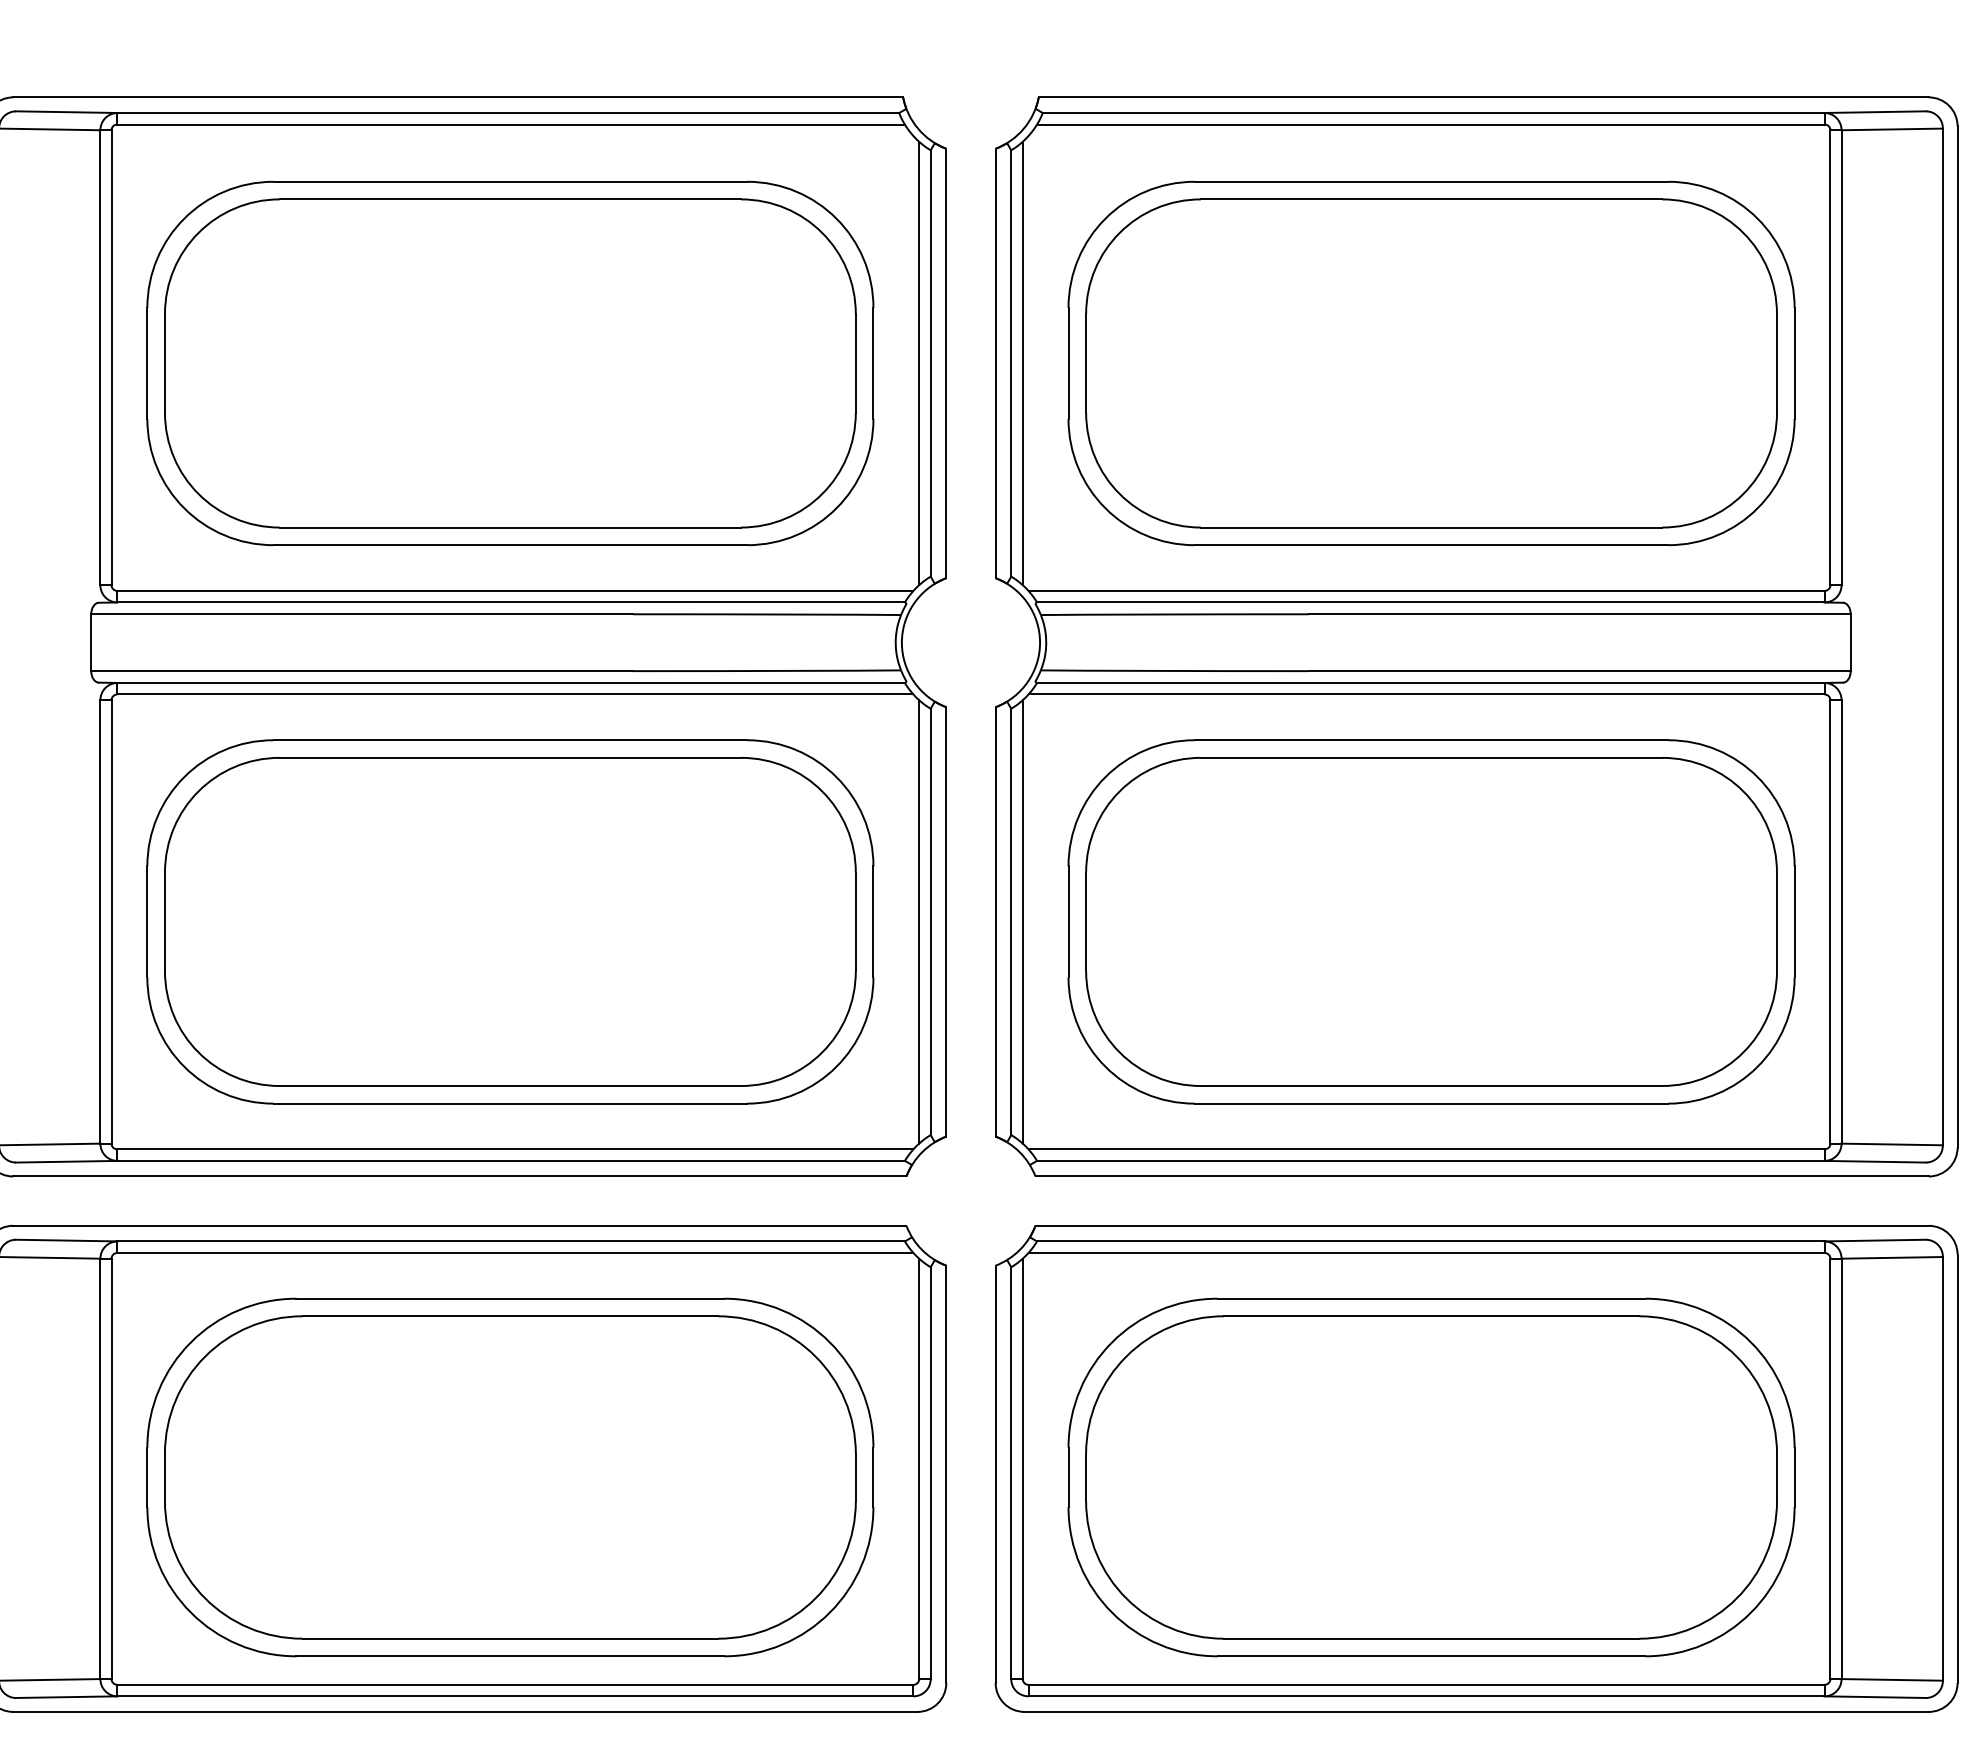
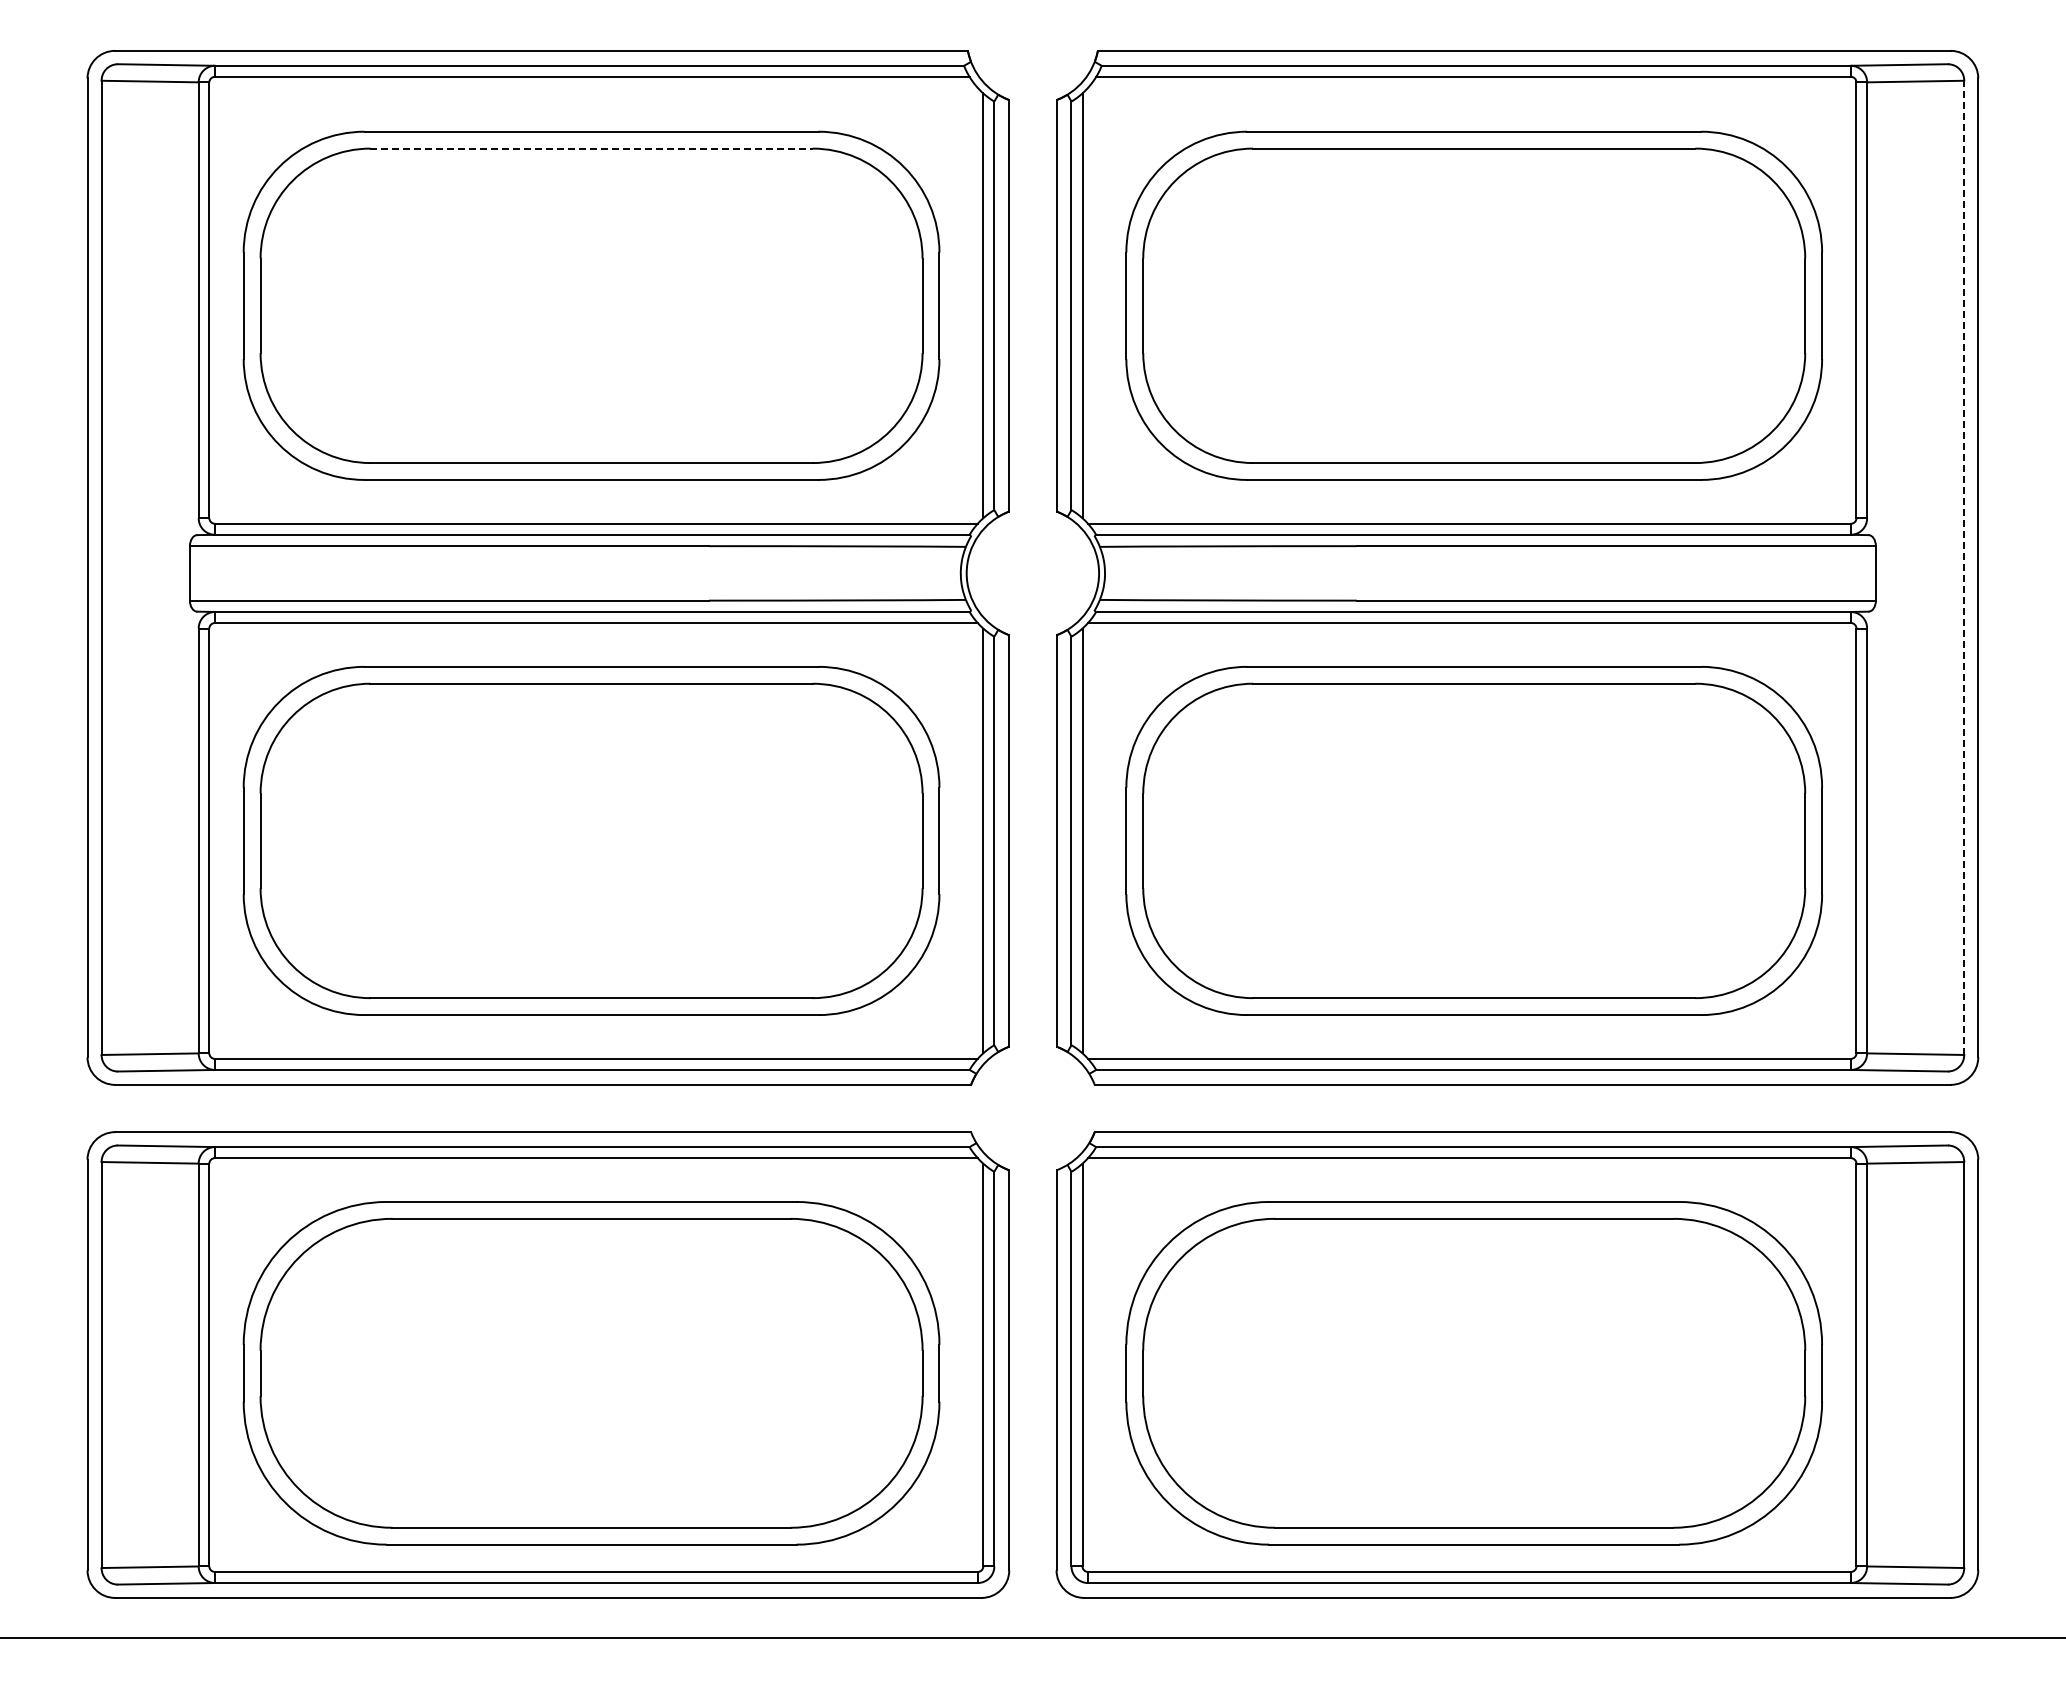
line: (511, 199) -> (592, 148), solid -> dashed
line: (1943, 636) -> (1964, 567), solid -> dashed

